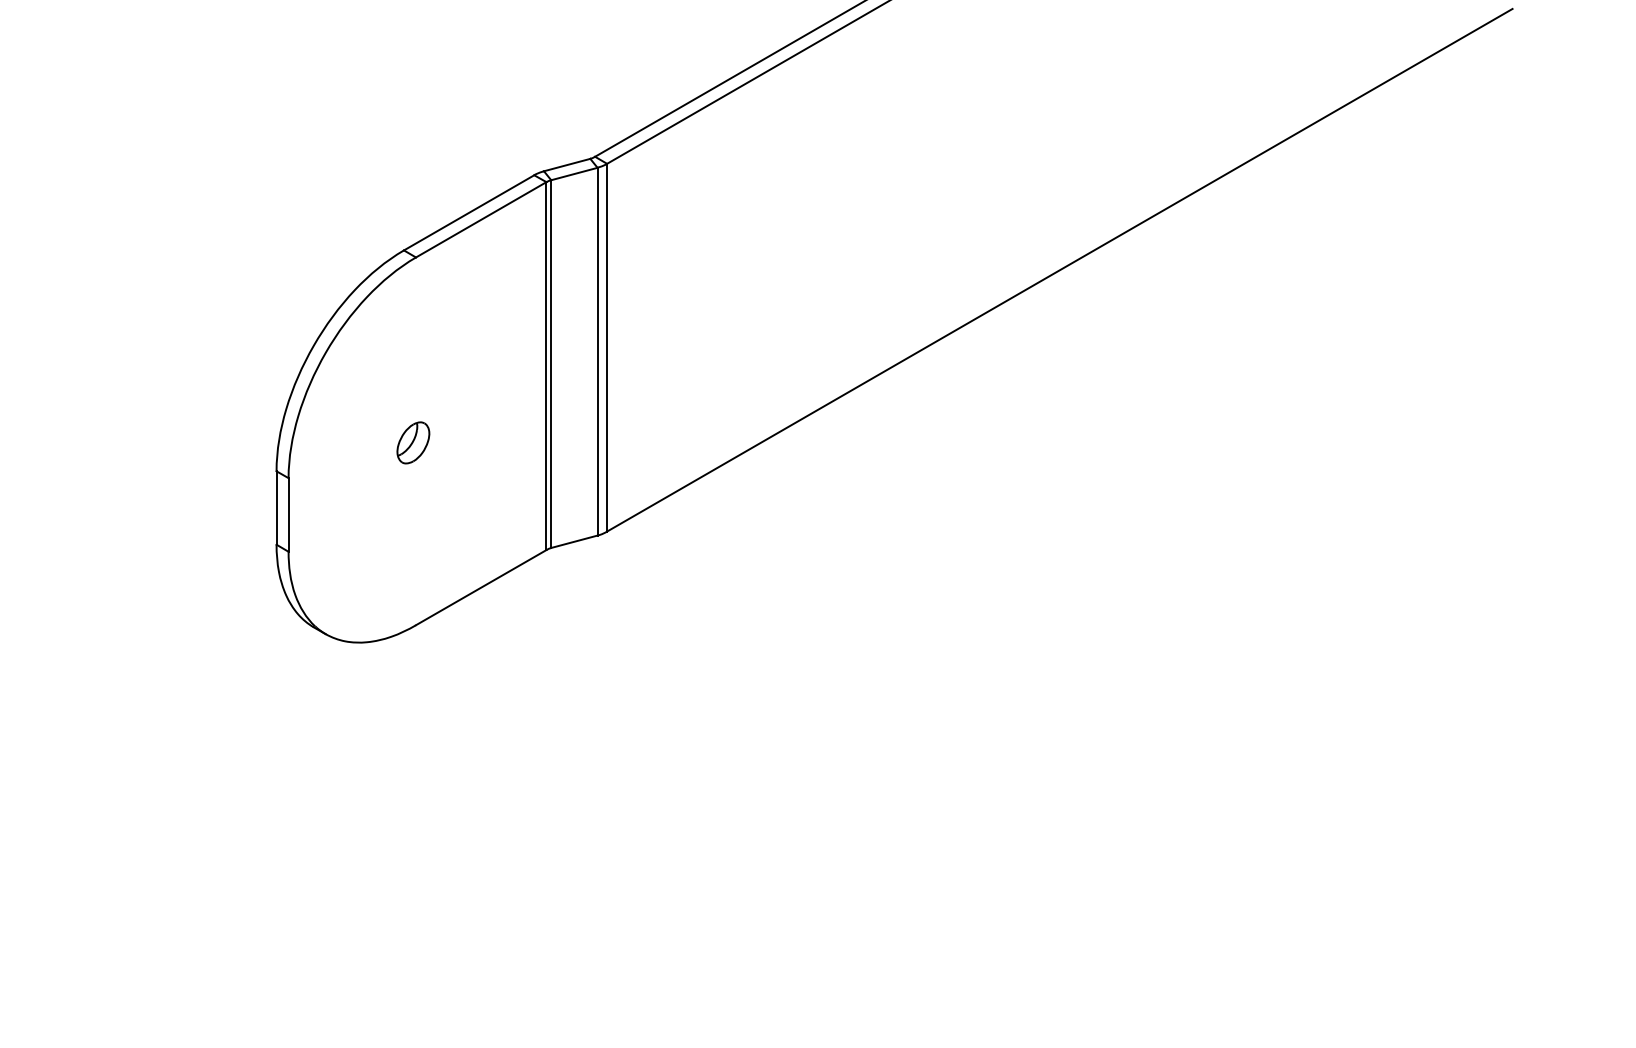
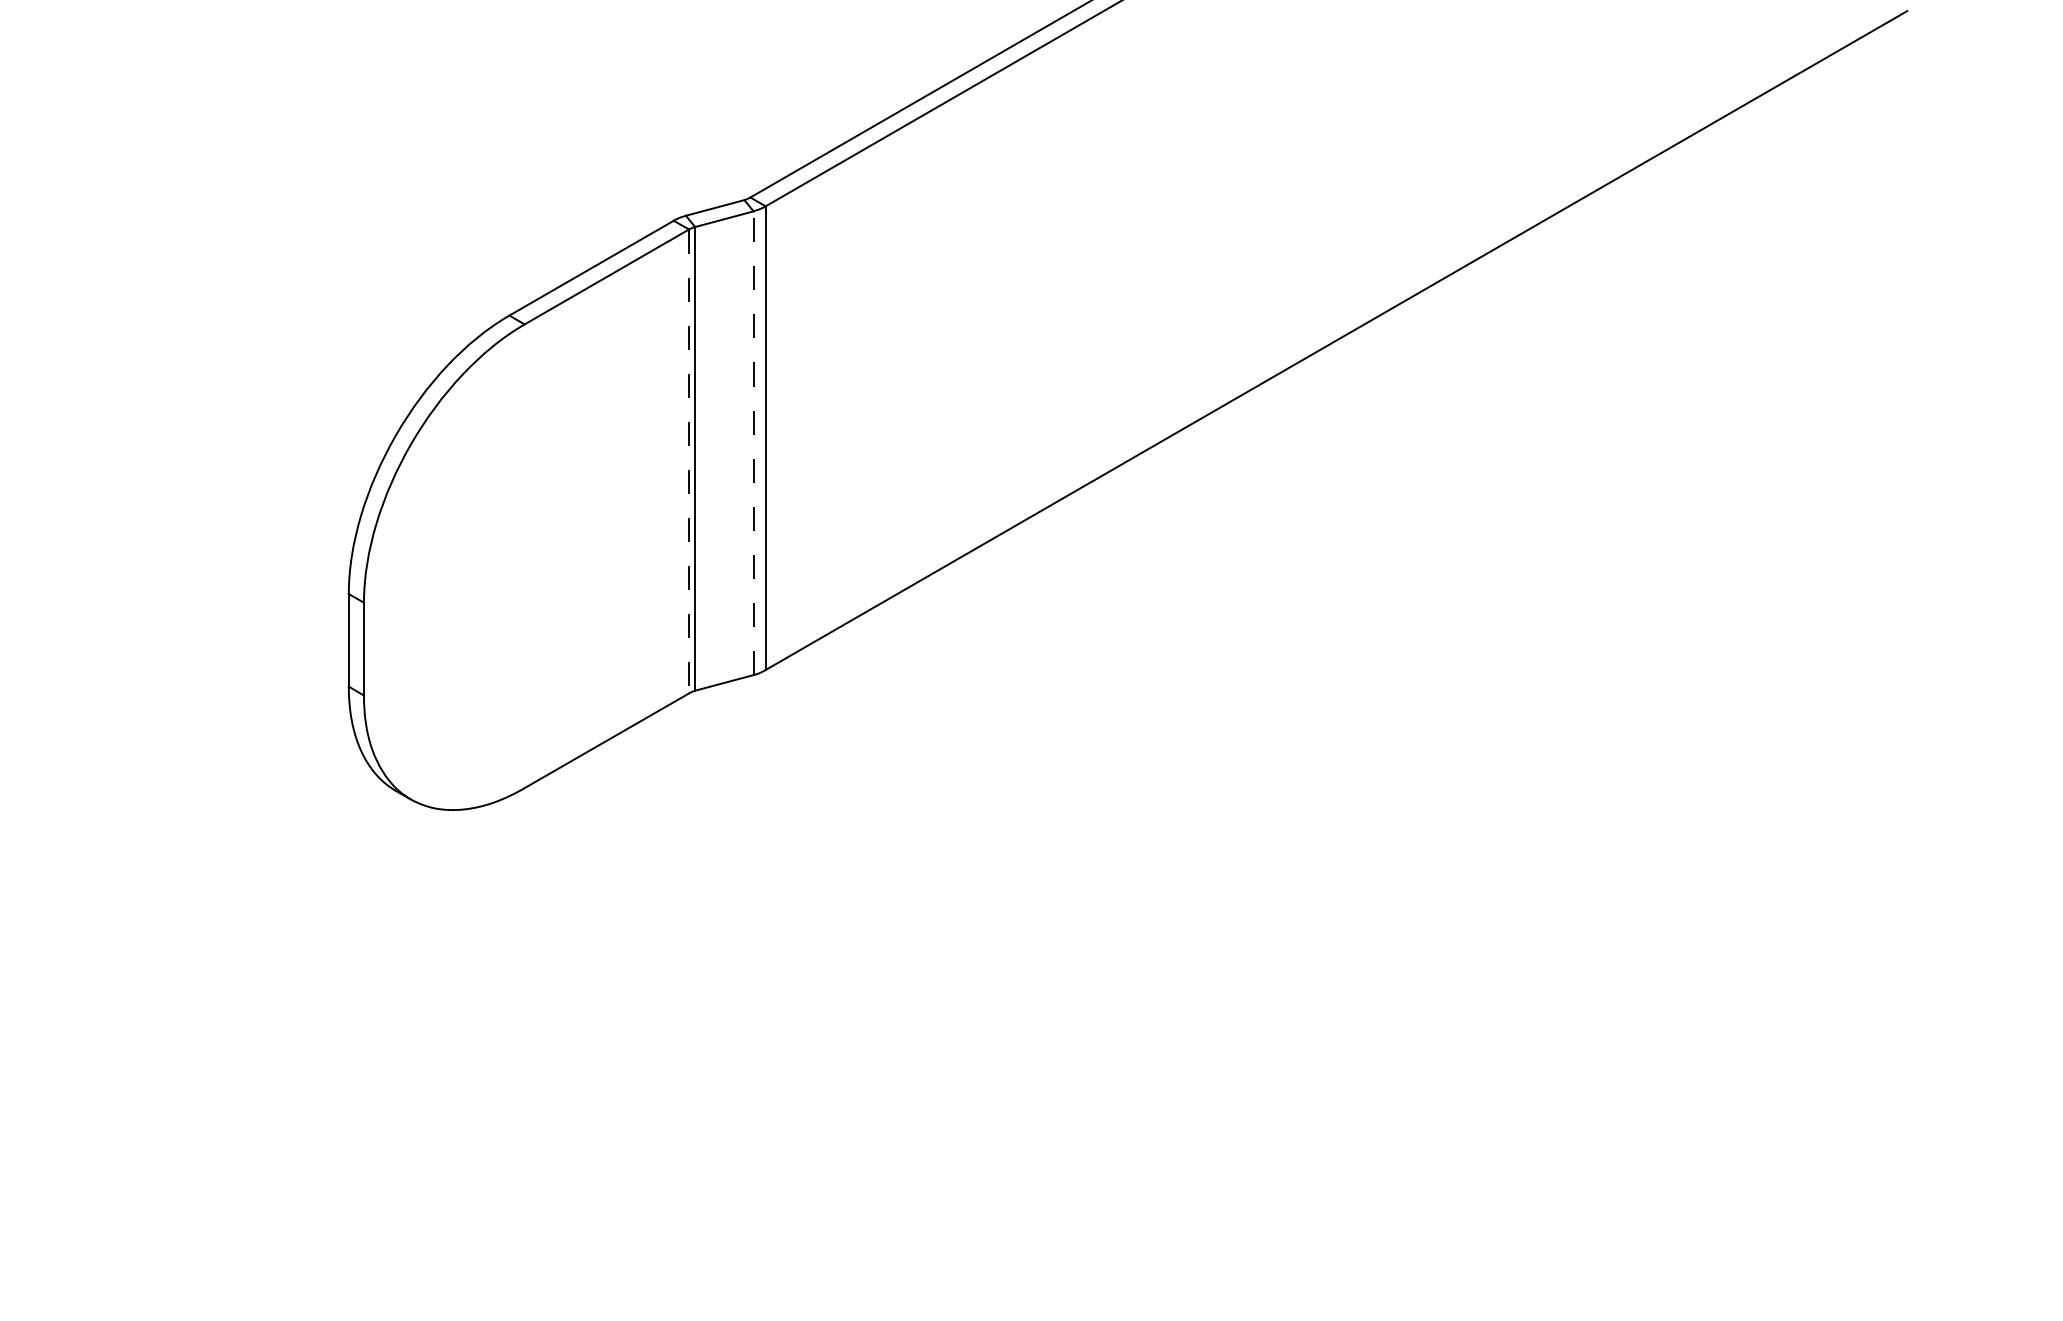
line: (597, 351) -> (753, 442), solid -> dashed
line: (546, 366) -> (689, 461), solid -> dashed
part: (413, 442) -> (521, 557), removed

